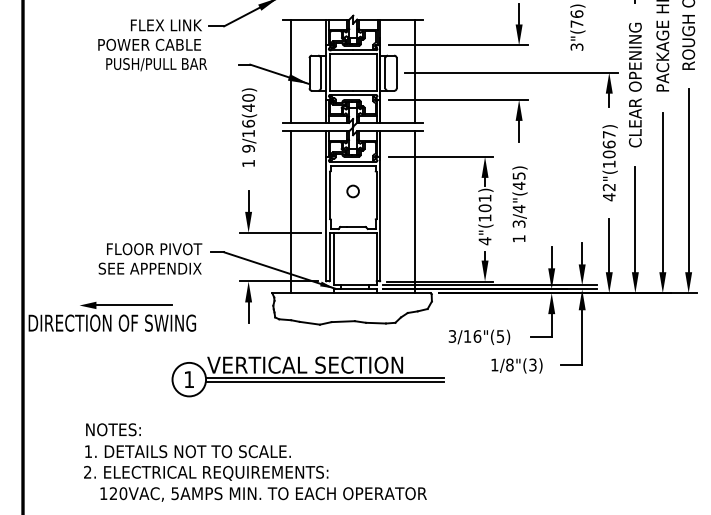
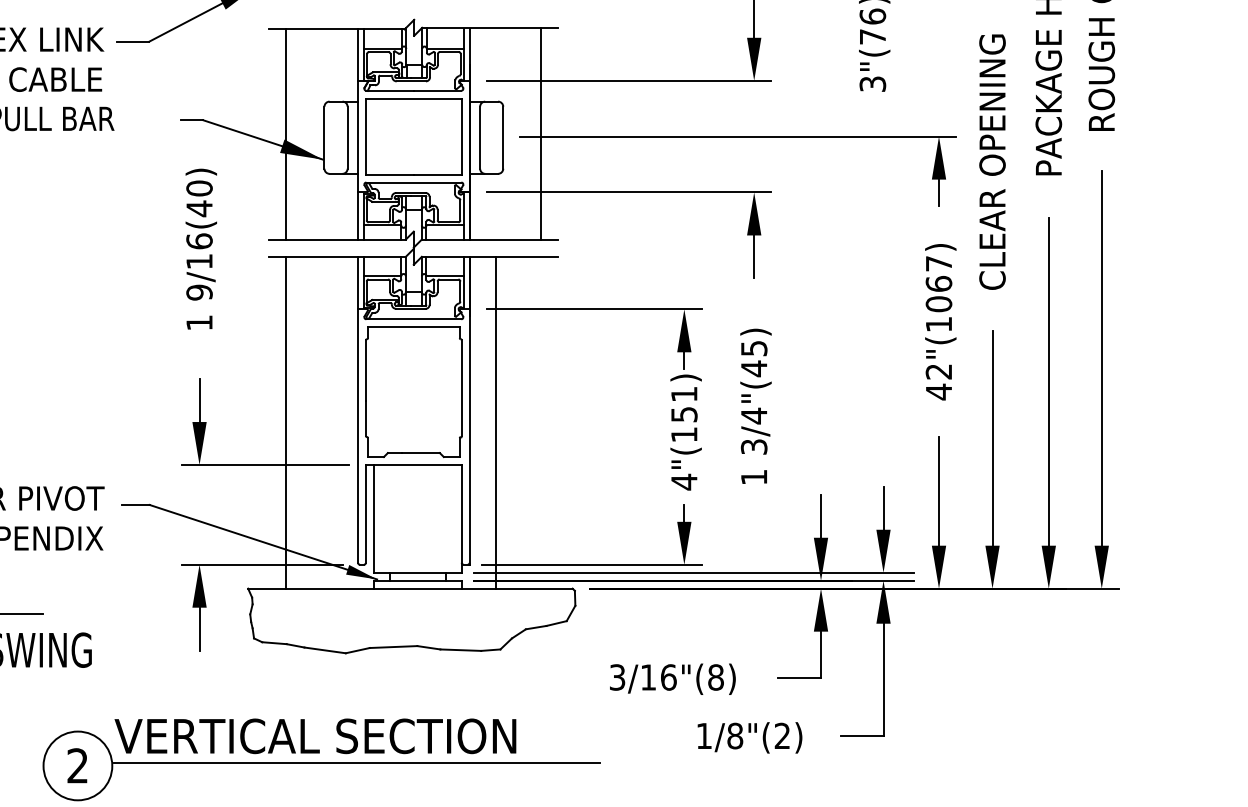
circle: (352, 191) -> (412, 380), removed
text: (484, 208) -> (683, 415), 4"(101) -> 4"(151)
line: (415, 212) -> (496, 423), moved
text: (500, 336) -> (715, 677), 3/16"(5) -> 3/16"(8)
text: (532, 365) -> (781, 736), 1/8"(3) -> 1/8"(2)
text: (188, 379) -> (76, 765), 1 -> 2
line: (324, 382) -> (355, 771), removed

